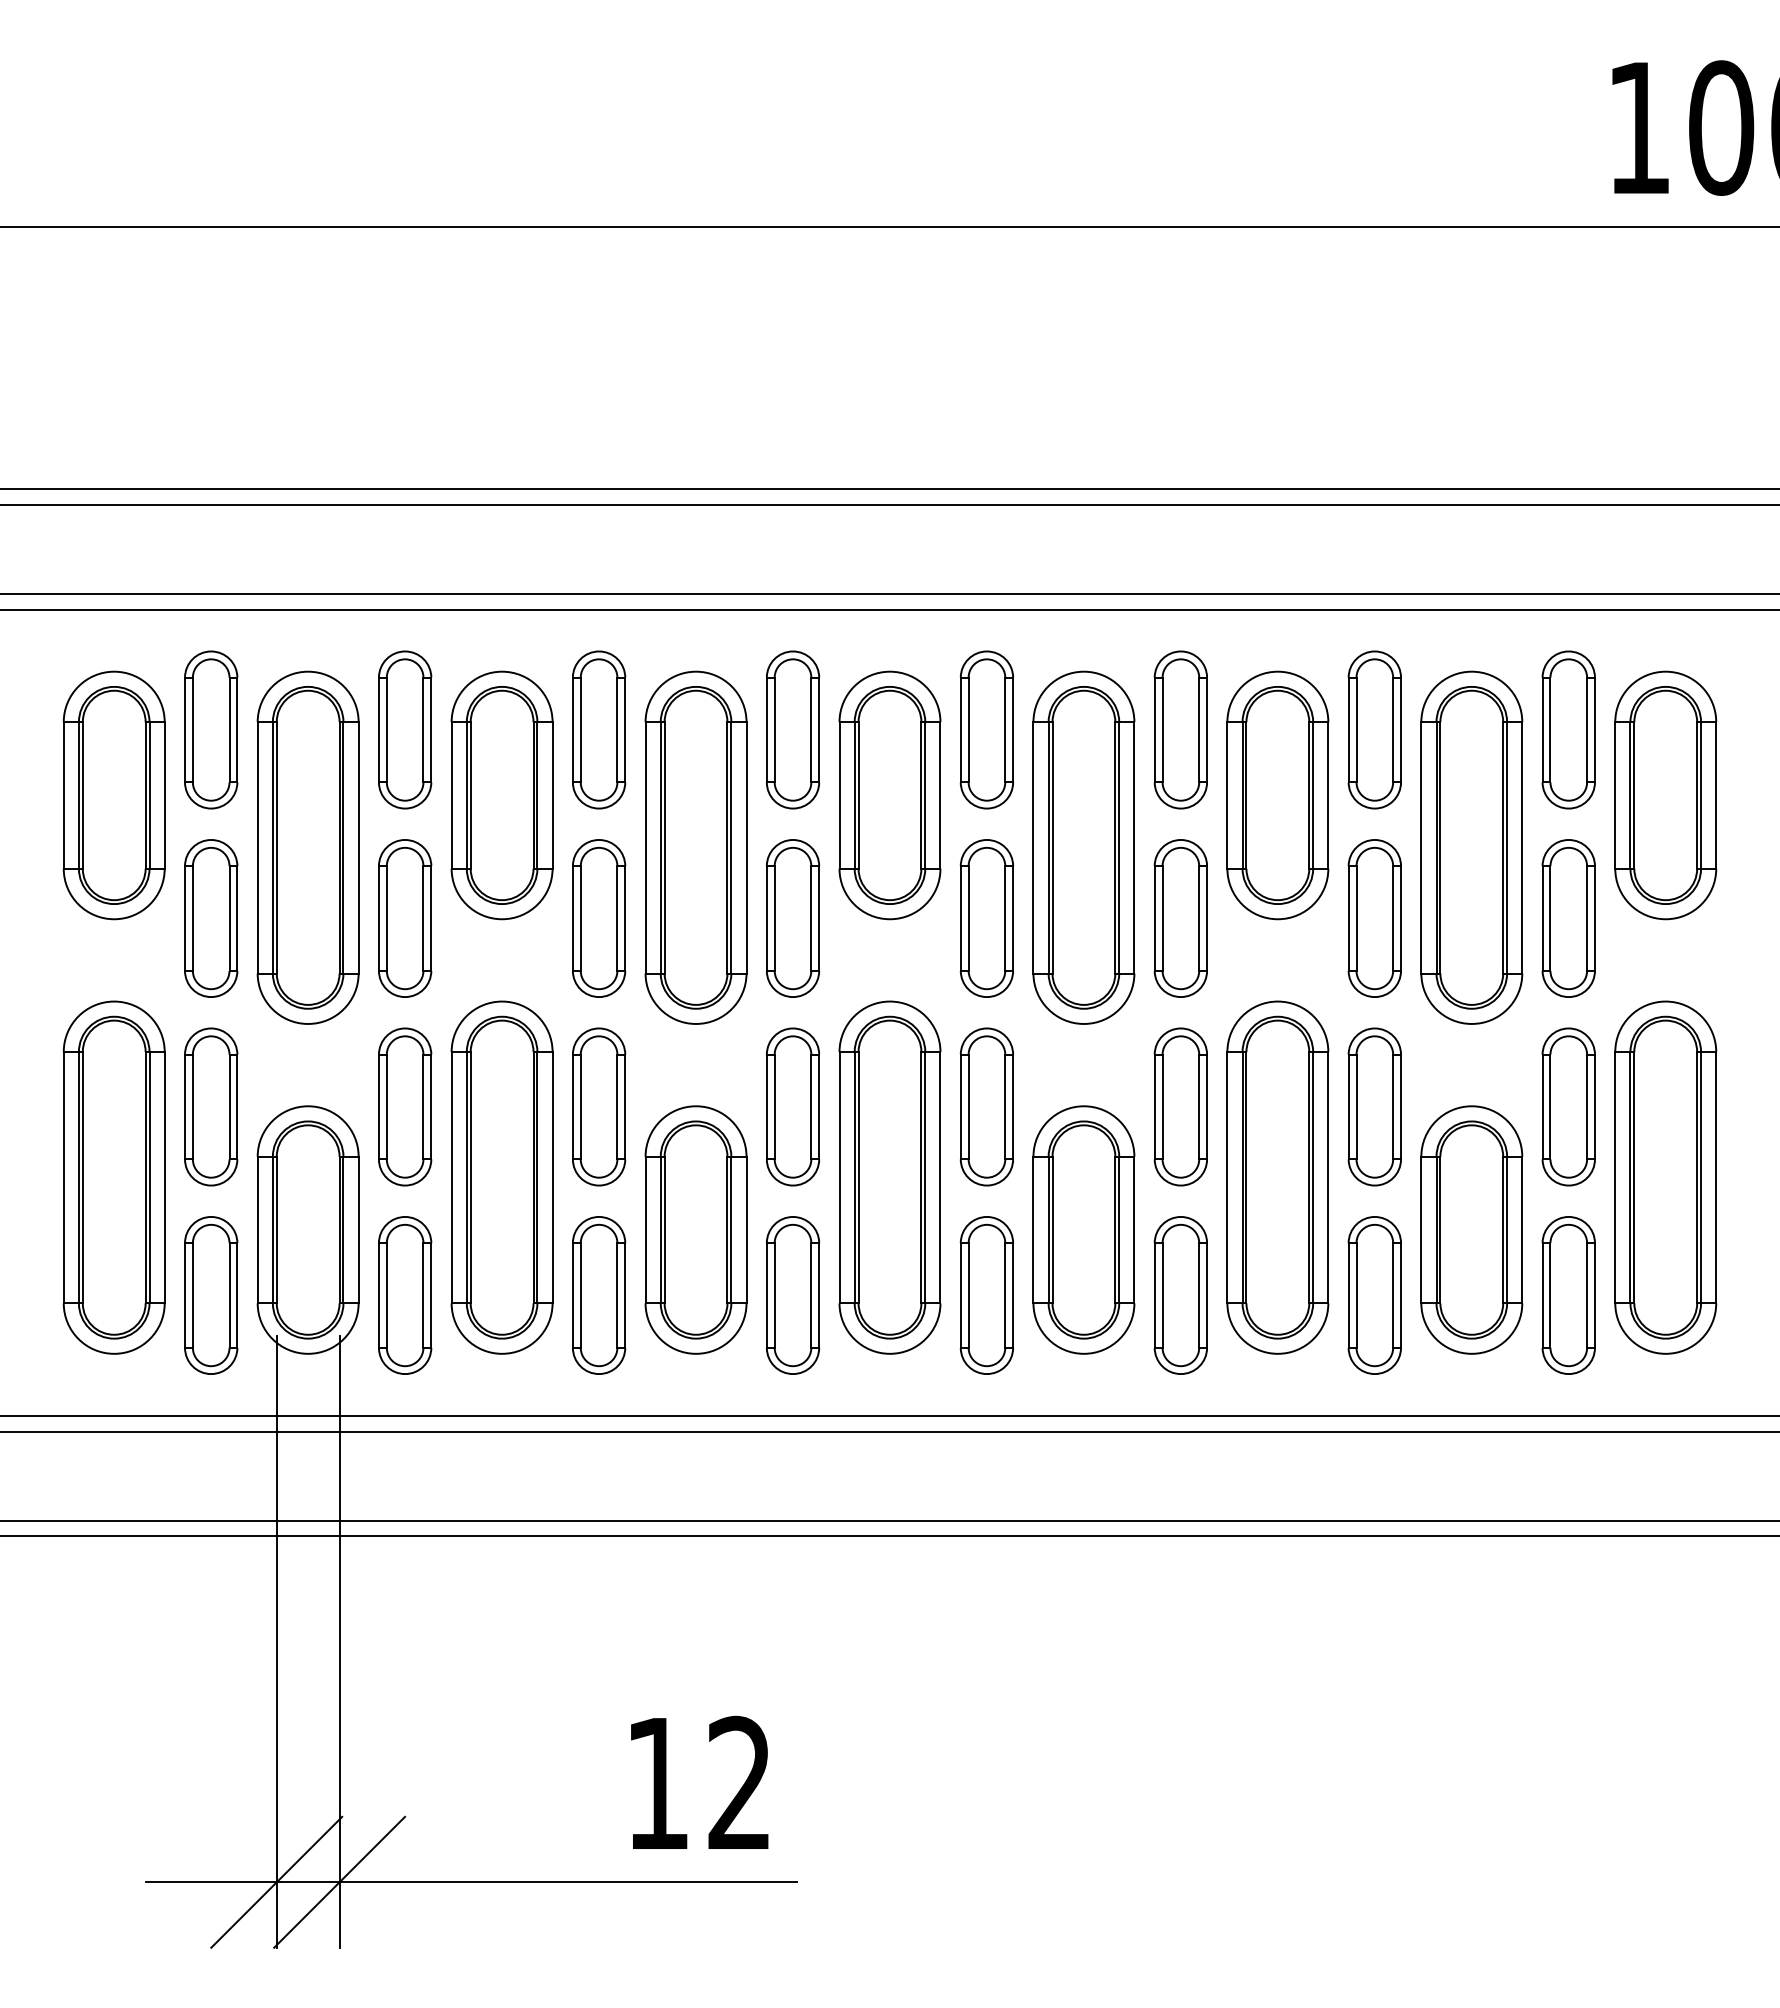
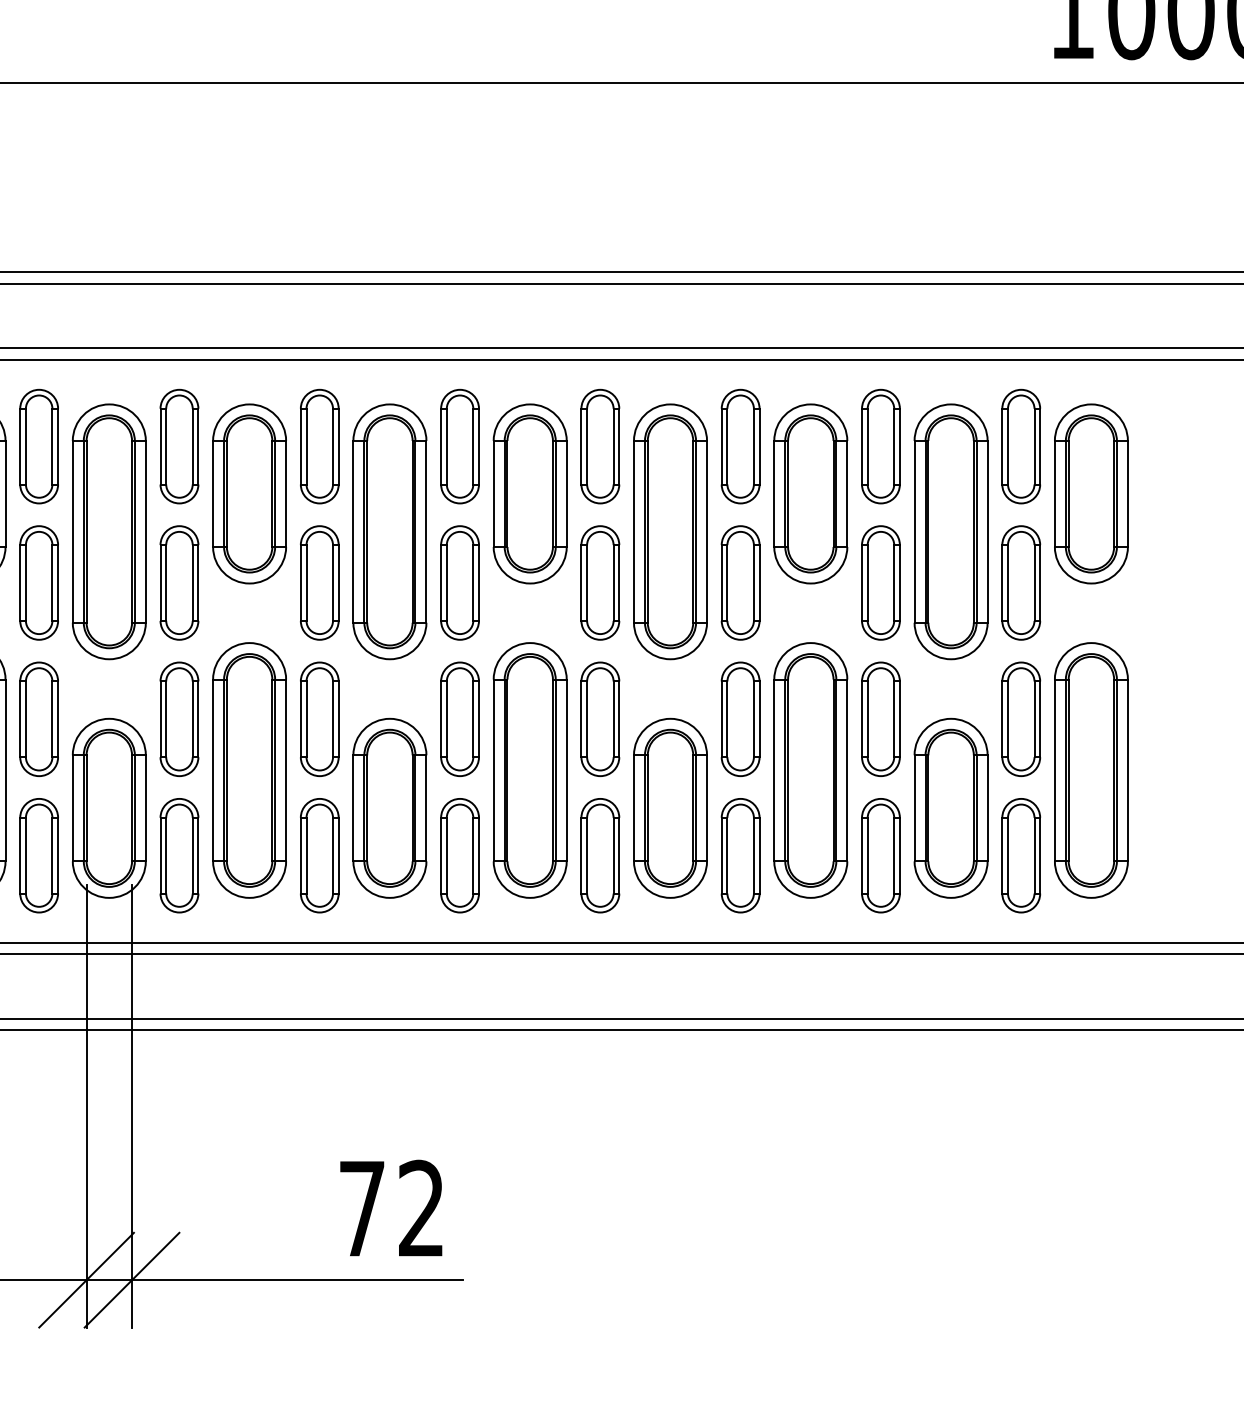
text: (657, 1783) -> (362, 1208), 12 -> 72

